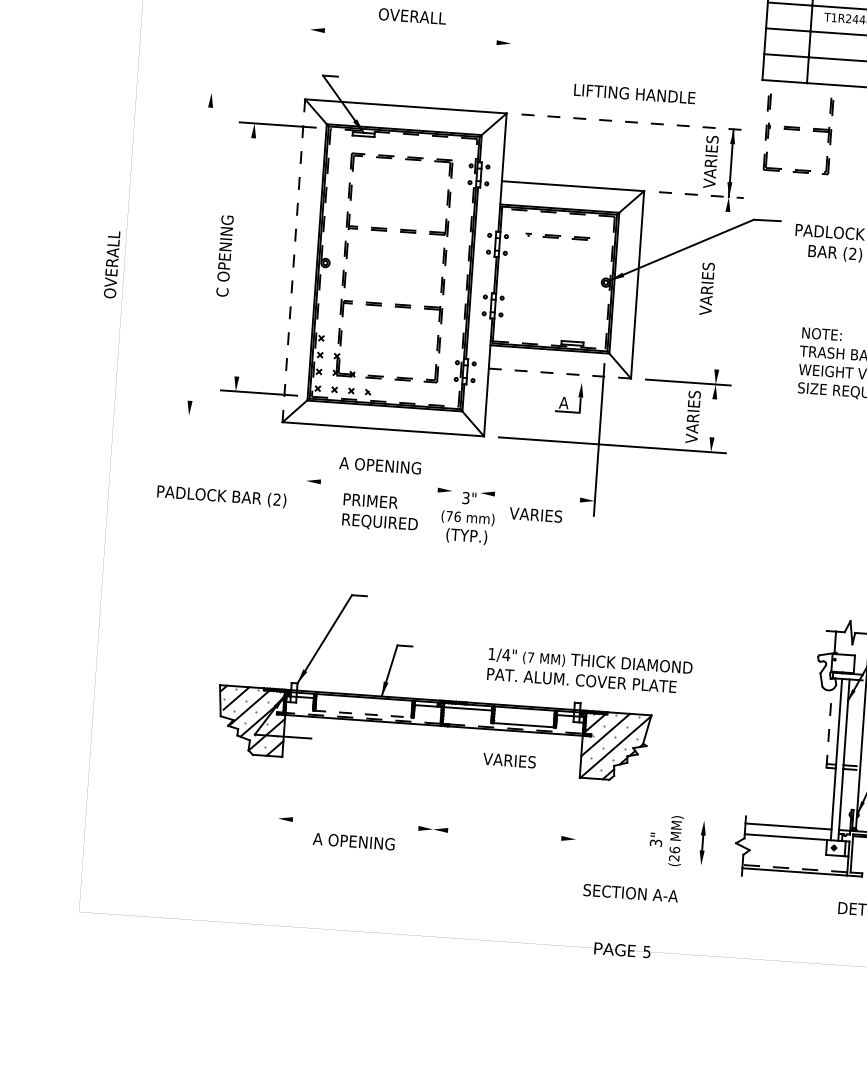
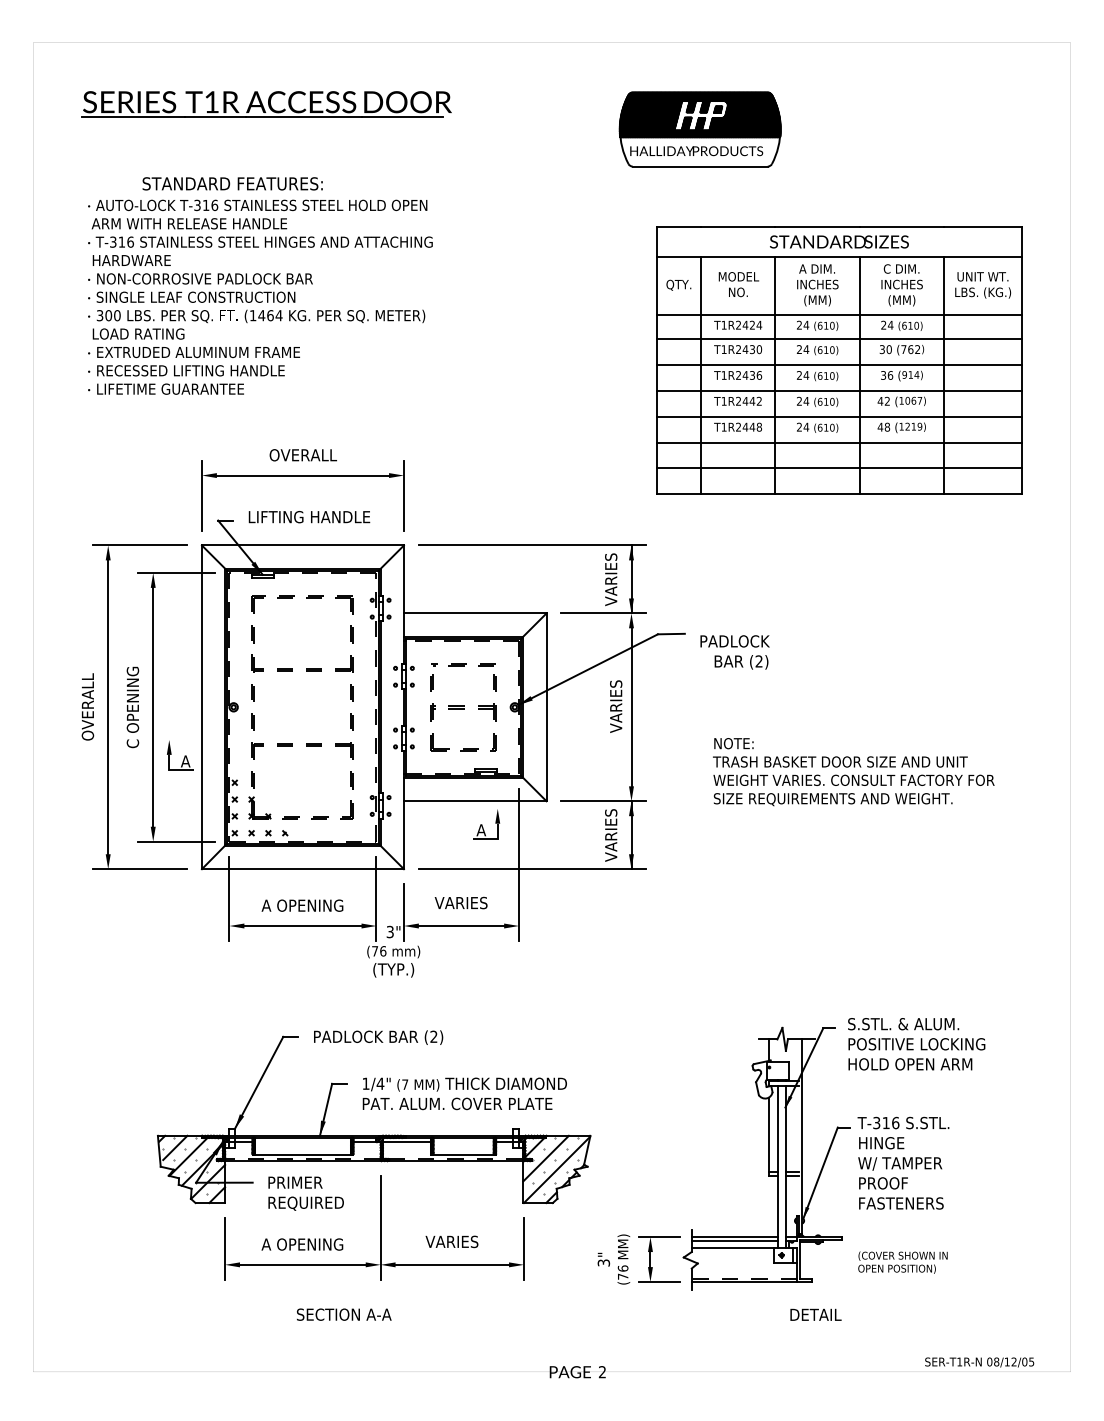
line: (410, 36) -> (302, 475), added
line: (308, 49) -> (201, 495), added
line: (509, 63) -> (403, 495), added
text: (634, 94) -> (309, 517), moved
line: (243, 95) -> (140, 545), added
line: (634, 122) -> (532, 545), dashed -> solid
part: (798, 133) -> (463, 712), moved
line: (701, 195) -> (604, 613), dashed -> solid
line: (200, 254) -> (108, 707), added
line: (245, 256) -> (153, 706), added
line: (293, 260) -> (201, 707), dashed -> solid
text: (111, 264) -> (87, 706), moved
line: (722, 290) -> (631, 707), added
part: (269, 307) -> (180, 755), added
line: (560, 373) -> (475, 801), dashed -> solid
line: (221, 418) -> (140, 869), added
line: (713, 418) -> (631, 835), added
line: (307, 453) -> (229, 898), added
line: (454, 463) -> (376, 898), added
line: (480, 479) -> (403, 912), added
line: (378, 486) -> (302, 926), added
text: (221, 496) -> (378, 1037), moved
line: (537, 497) -> (461, 926), added
text: (380, 512) -> (305, 1193), moved
text: (535, 514) -> (460, 902), moved
text: (589, 670) -> (464, 1093), moved
line: (363, 713) -> (303, 1154), dashed -> solid
line: (829, 728) -> (768, 1136), dashed -> solid
text: (509, 760) -> (451, 1241), moved
line: (435, 792) -> (380, 1227), added
line: (279, 802) -> (225, 1248), added
line: (713, 821) -> (659, 1237), added
line: (355, 823) -> (302, 1264), added
line: (576, 823) -> (523, 1248), added
line: (787, 829) -> (734, 1240), added
line: (504, 834) -> (452, 1264), added
text: (354, 841) -> (302, 1244), moved
text: (673, 857) -> (622, 1276), (26 -> (76
line: (710, 866) -> (659, 1282), added
text: (631, 893) -> (344, 1314), moved
text: (647, 952) -> (602, 1372), 5 -> 2

